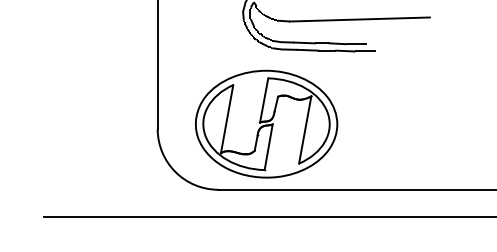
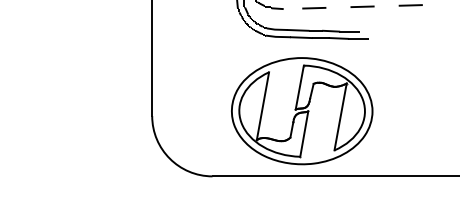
line: (359, 19) -> (352, 7), solid -> dashed
part: (266, 123) -> (302, 110), moved

